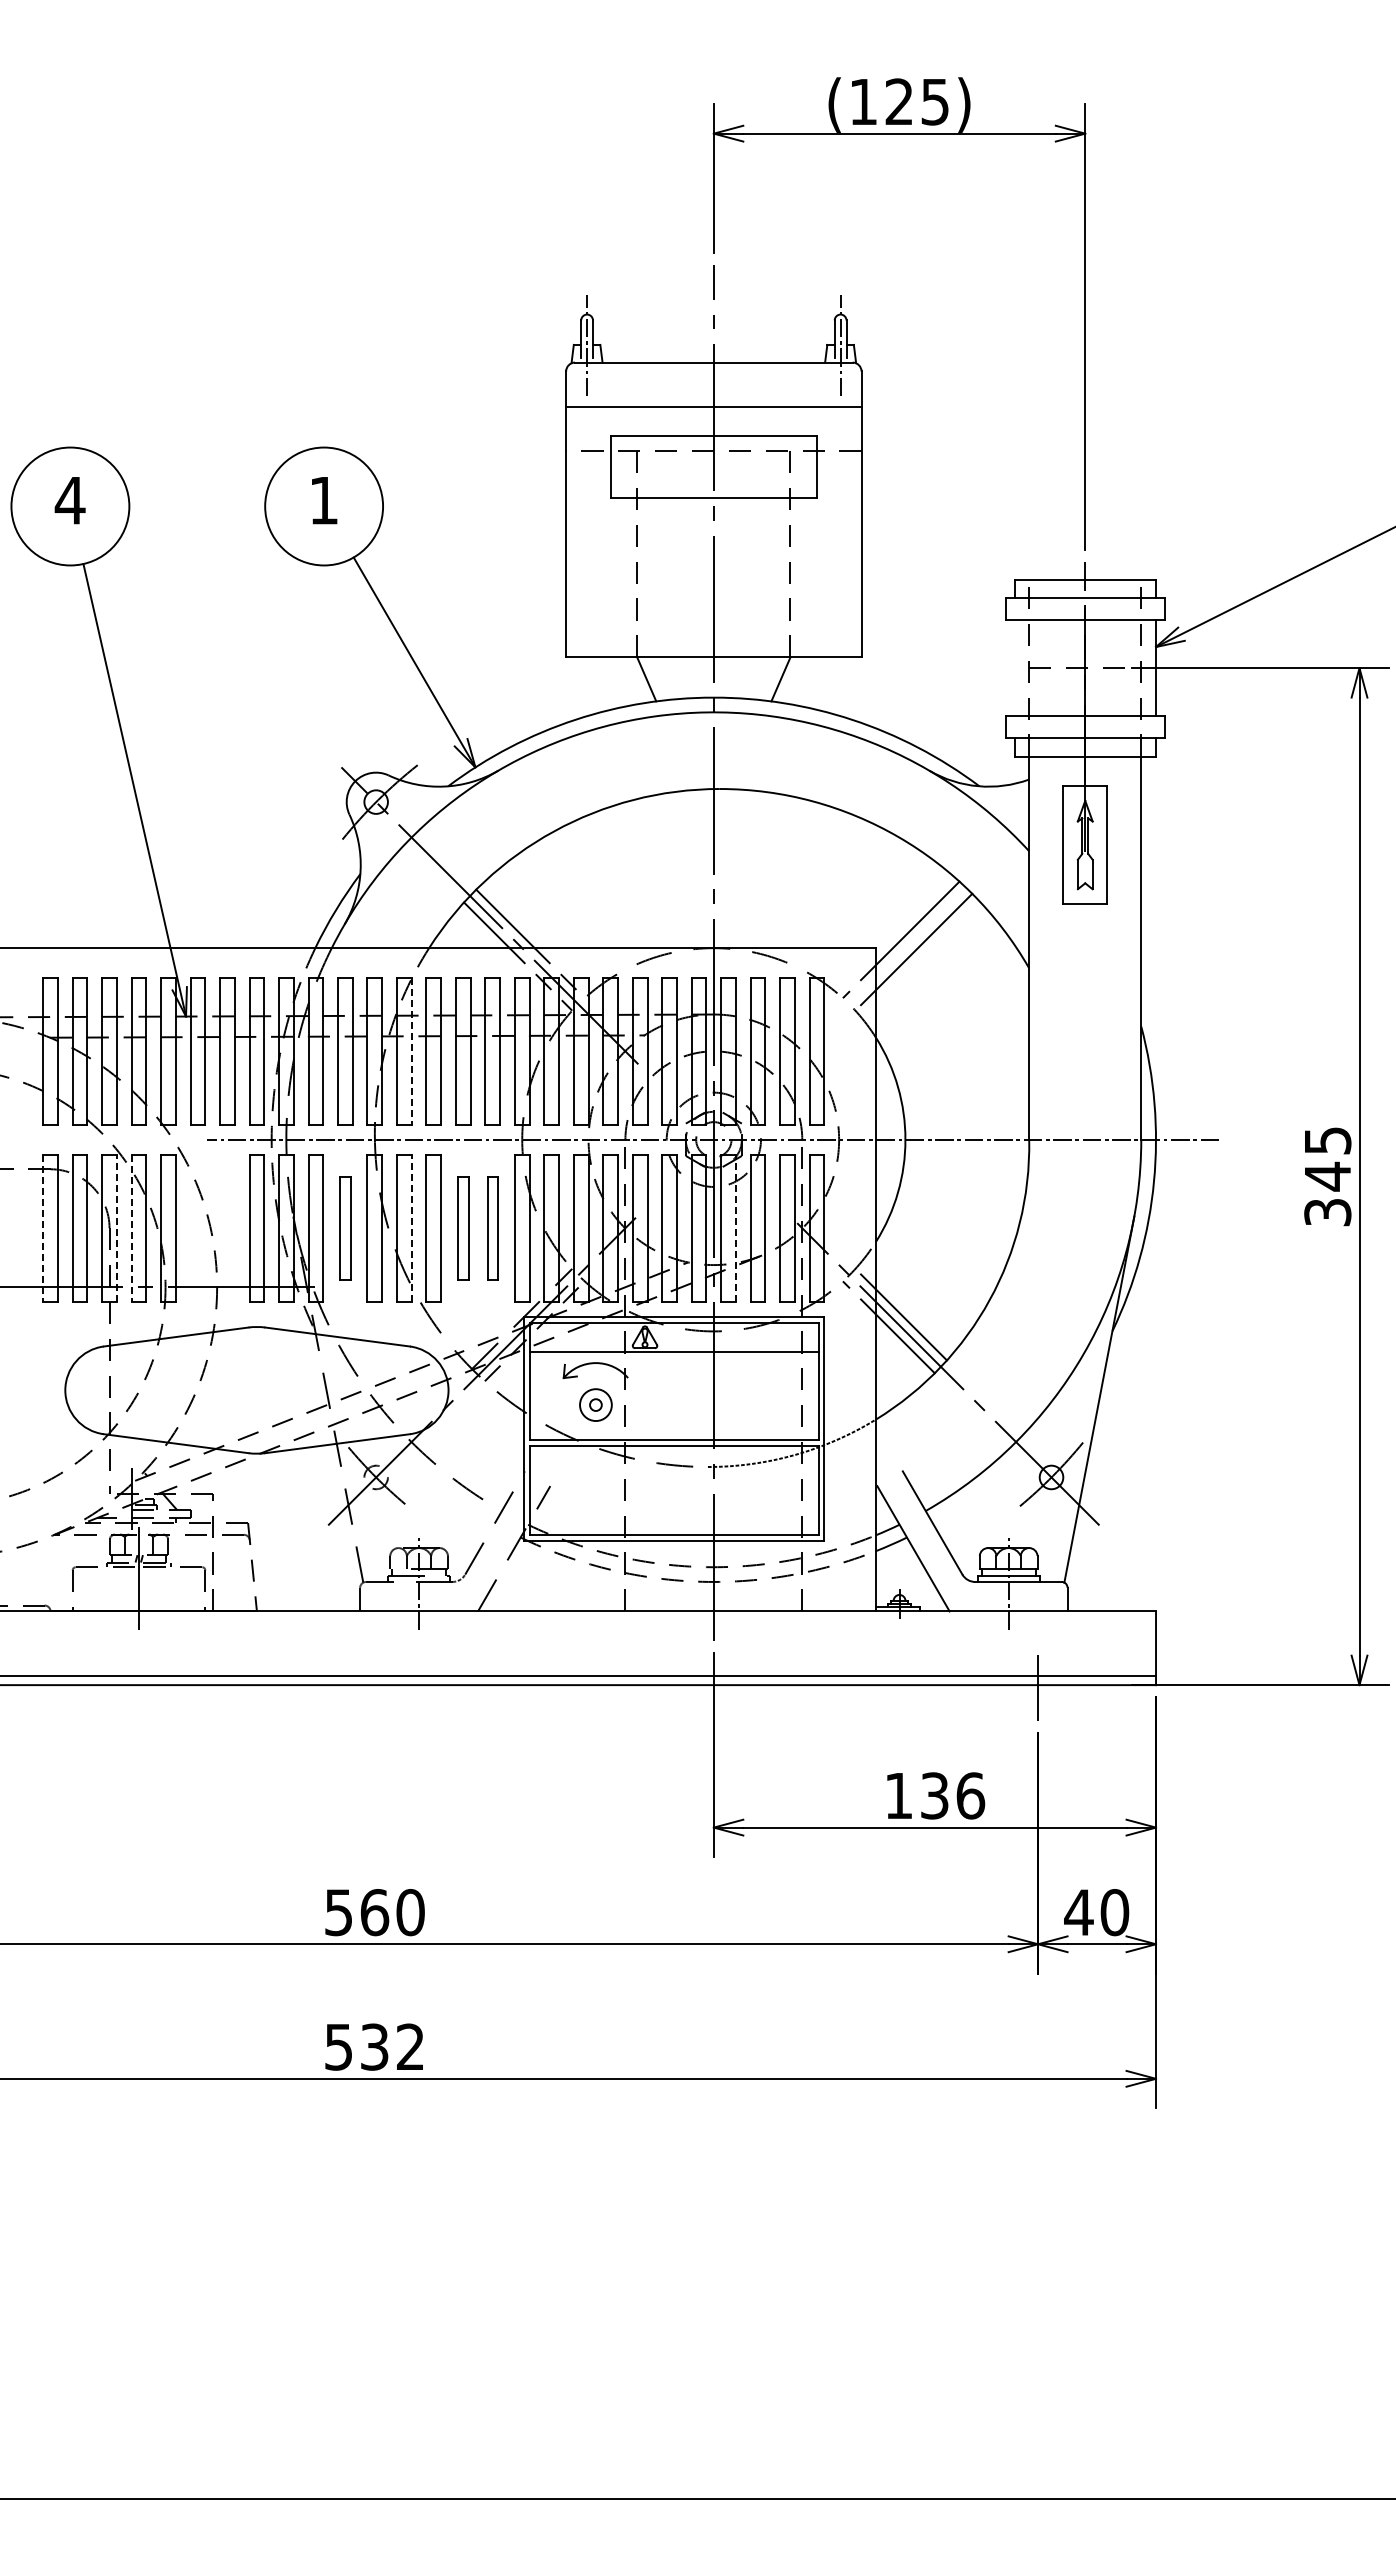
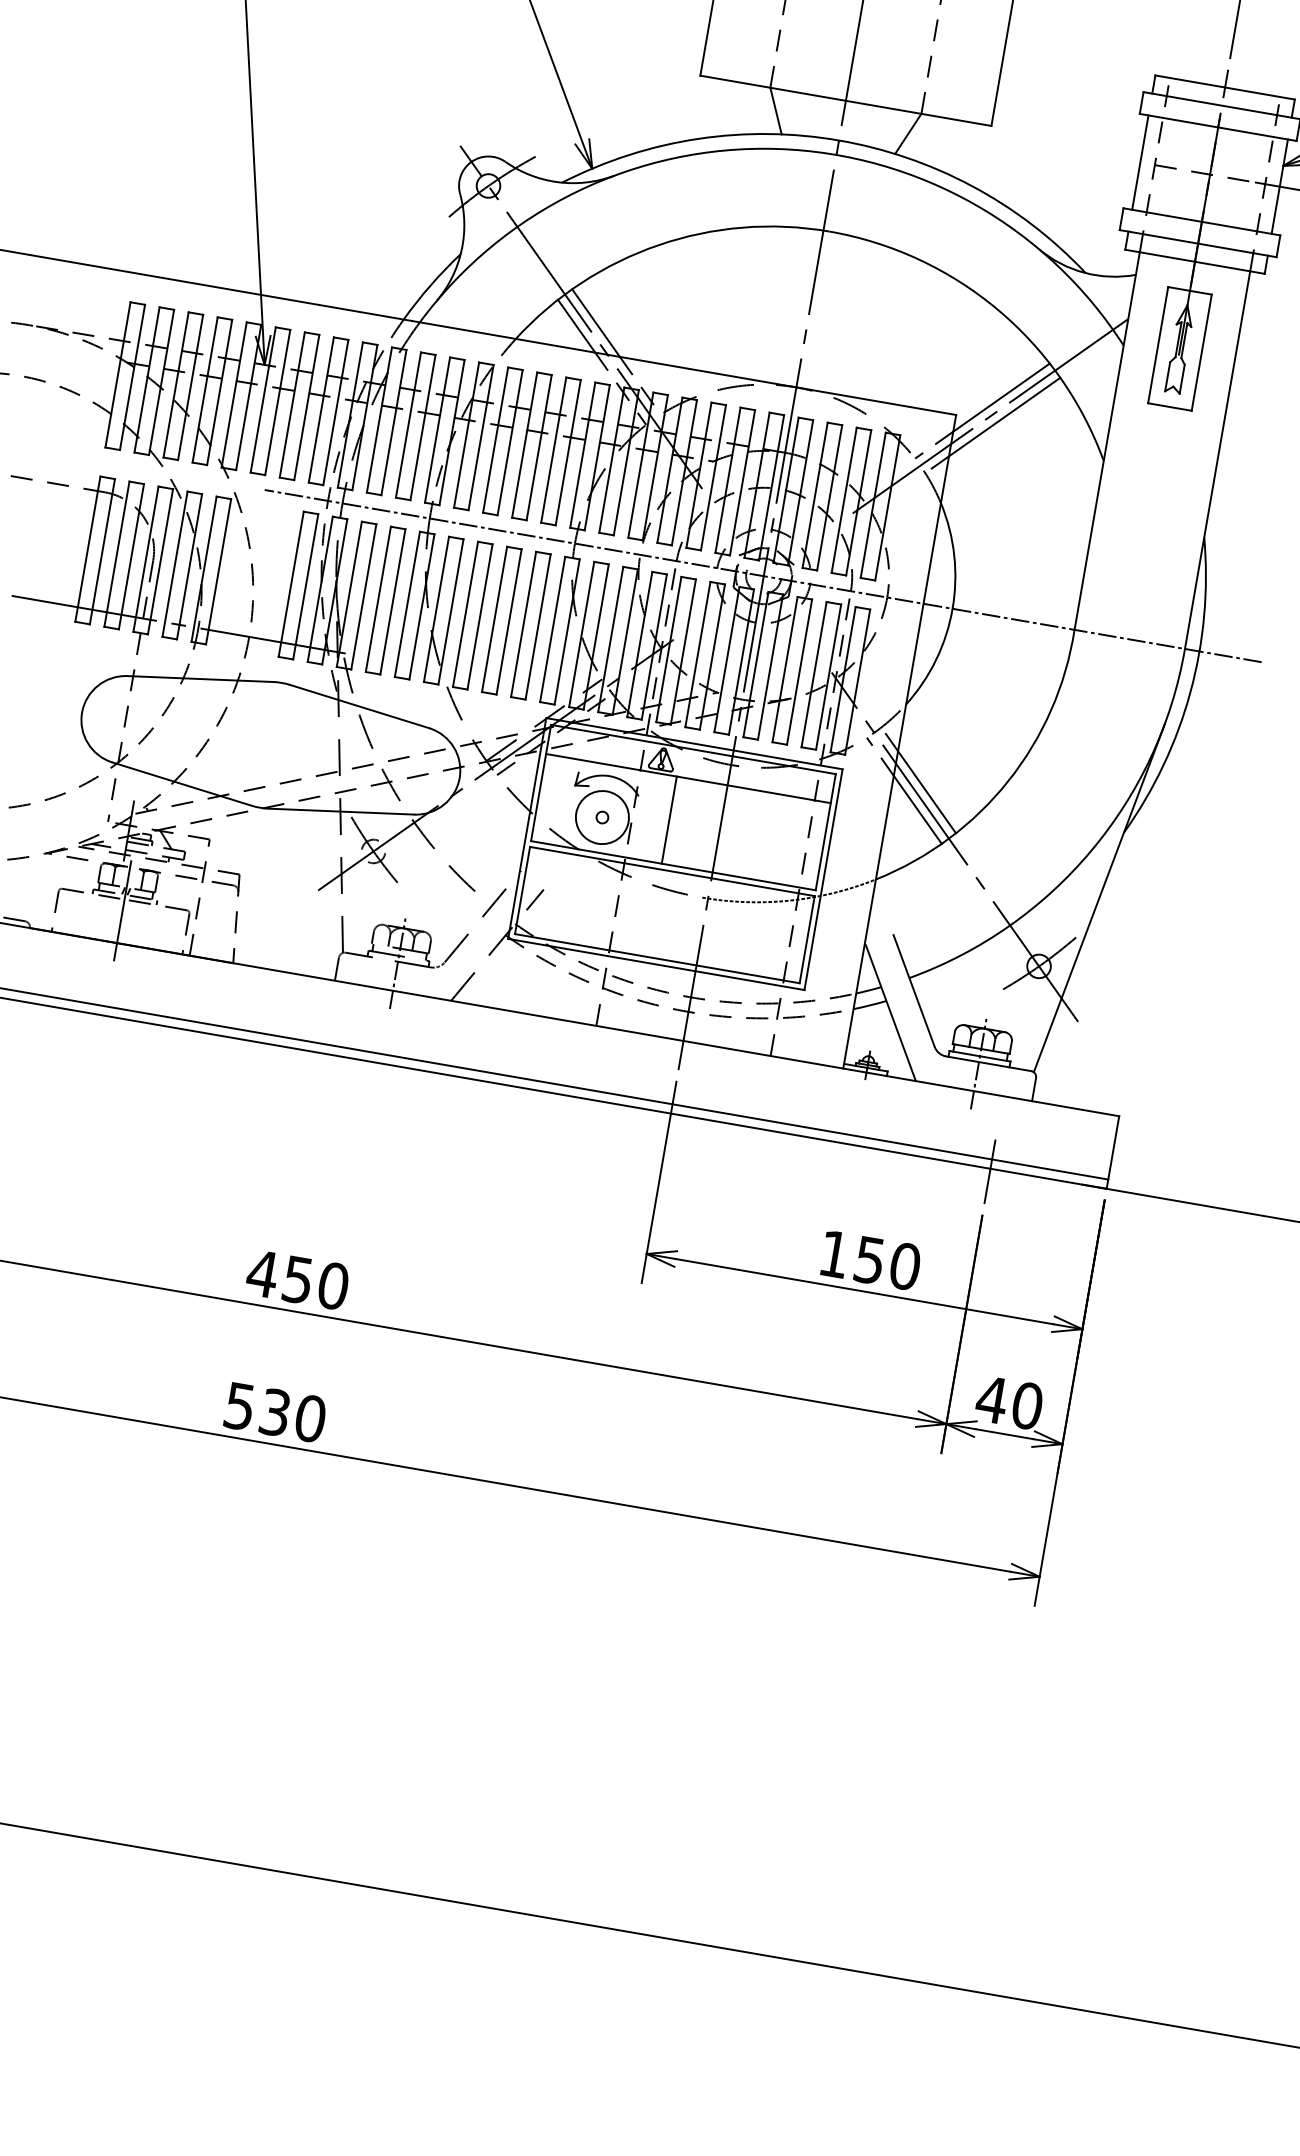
line: (1014, 668) -> (1140, 162), added
line: (909, 943) -> (989, 416), added
line: (411, 1051) -> (480, 437), dashed -> solid
line: (43, 1228) -> (88, 549), dashed -> solid
line: (116, 1228) -> (160, 561), dashed -> solid
line: (131, 1228) -> (174, 564), dashed -> solid
part: (345, 1228) -> (385, 600), size x1.43
line: (411, 1228) -> (450, 612), dashed -> solid
part: (463, 1228) -> (501, 620), size x1.43
part: (492, 1228) -> (530, 625), size x1.43
line: (735, 1228) -> (770, 667), dashed -> solid
line: (662, 1396) -> (669, 820), added
circle: (595, 1404) -> (602, 816), size x1.67
text: (953, 1795) -> (888, 1263), 136 -> 150
text: (356, 1912) -> (280, 1276), 560 -> 450
text: (410, 2046) -> (310, 1418), 532 -> 530

